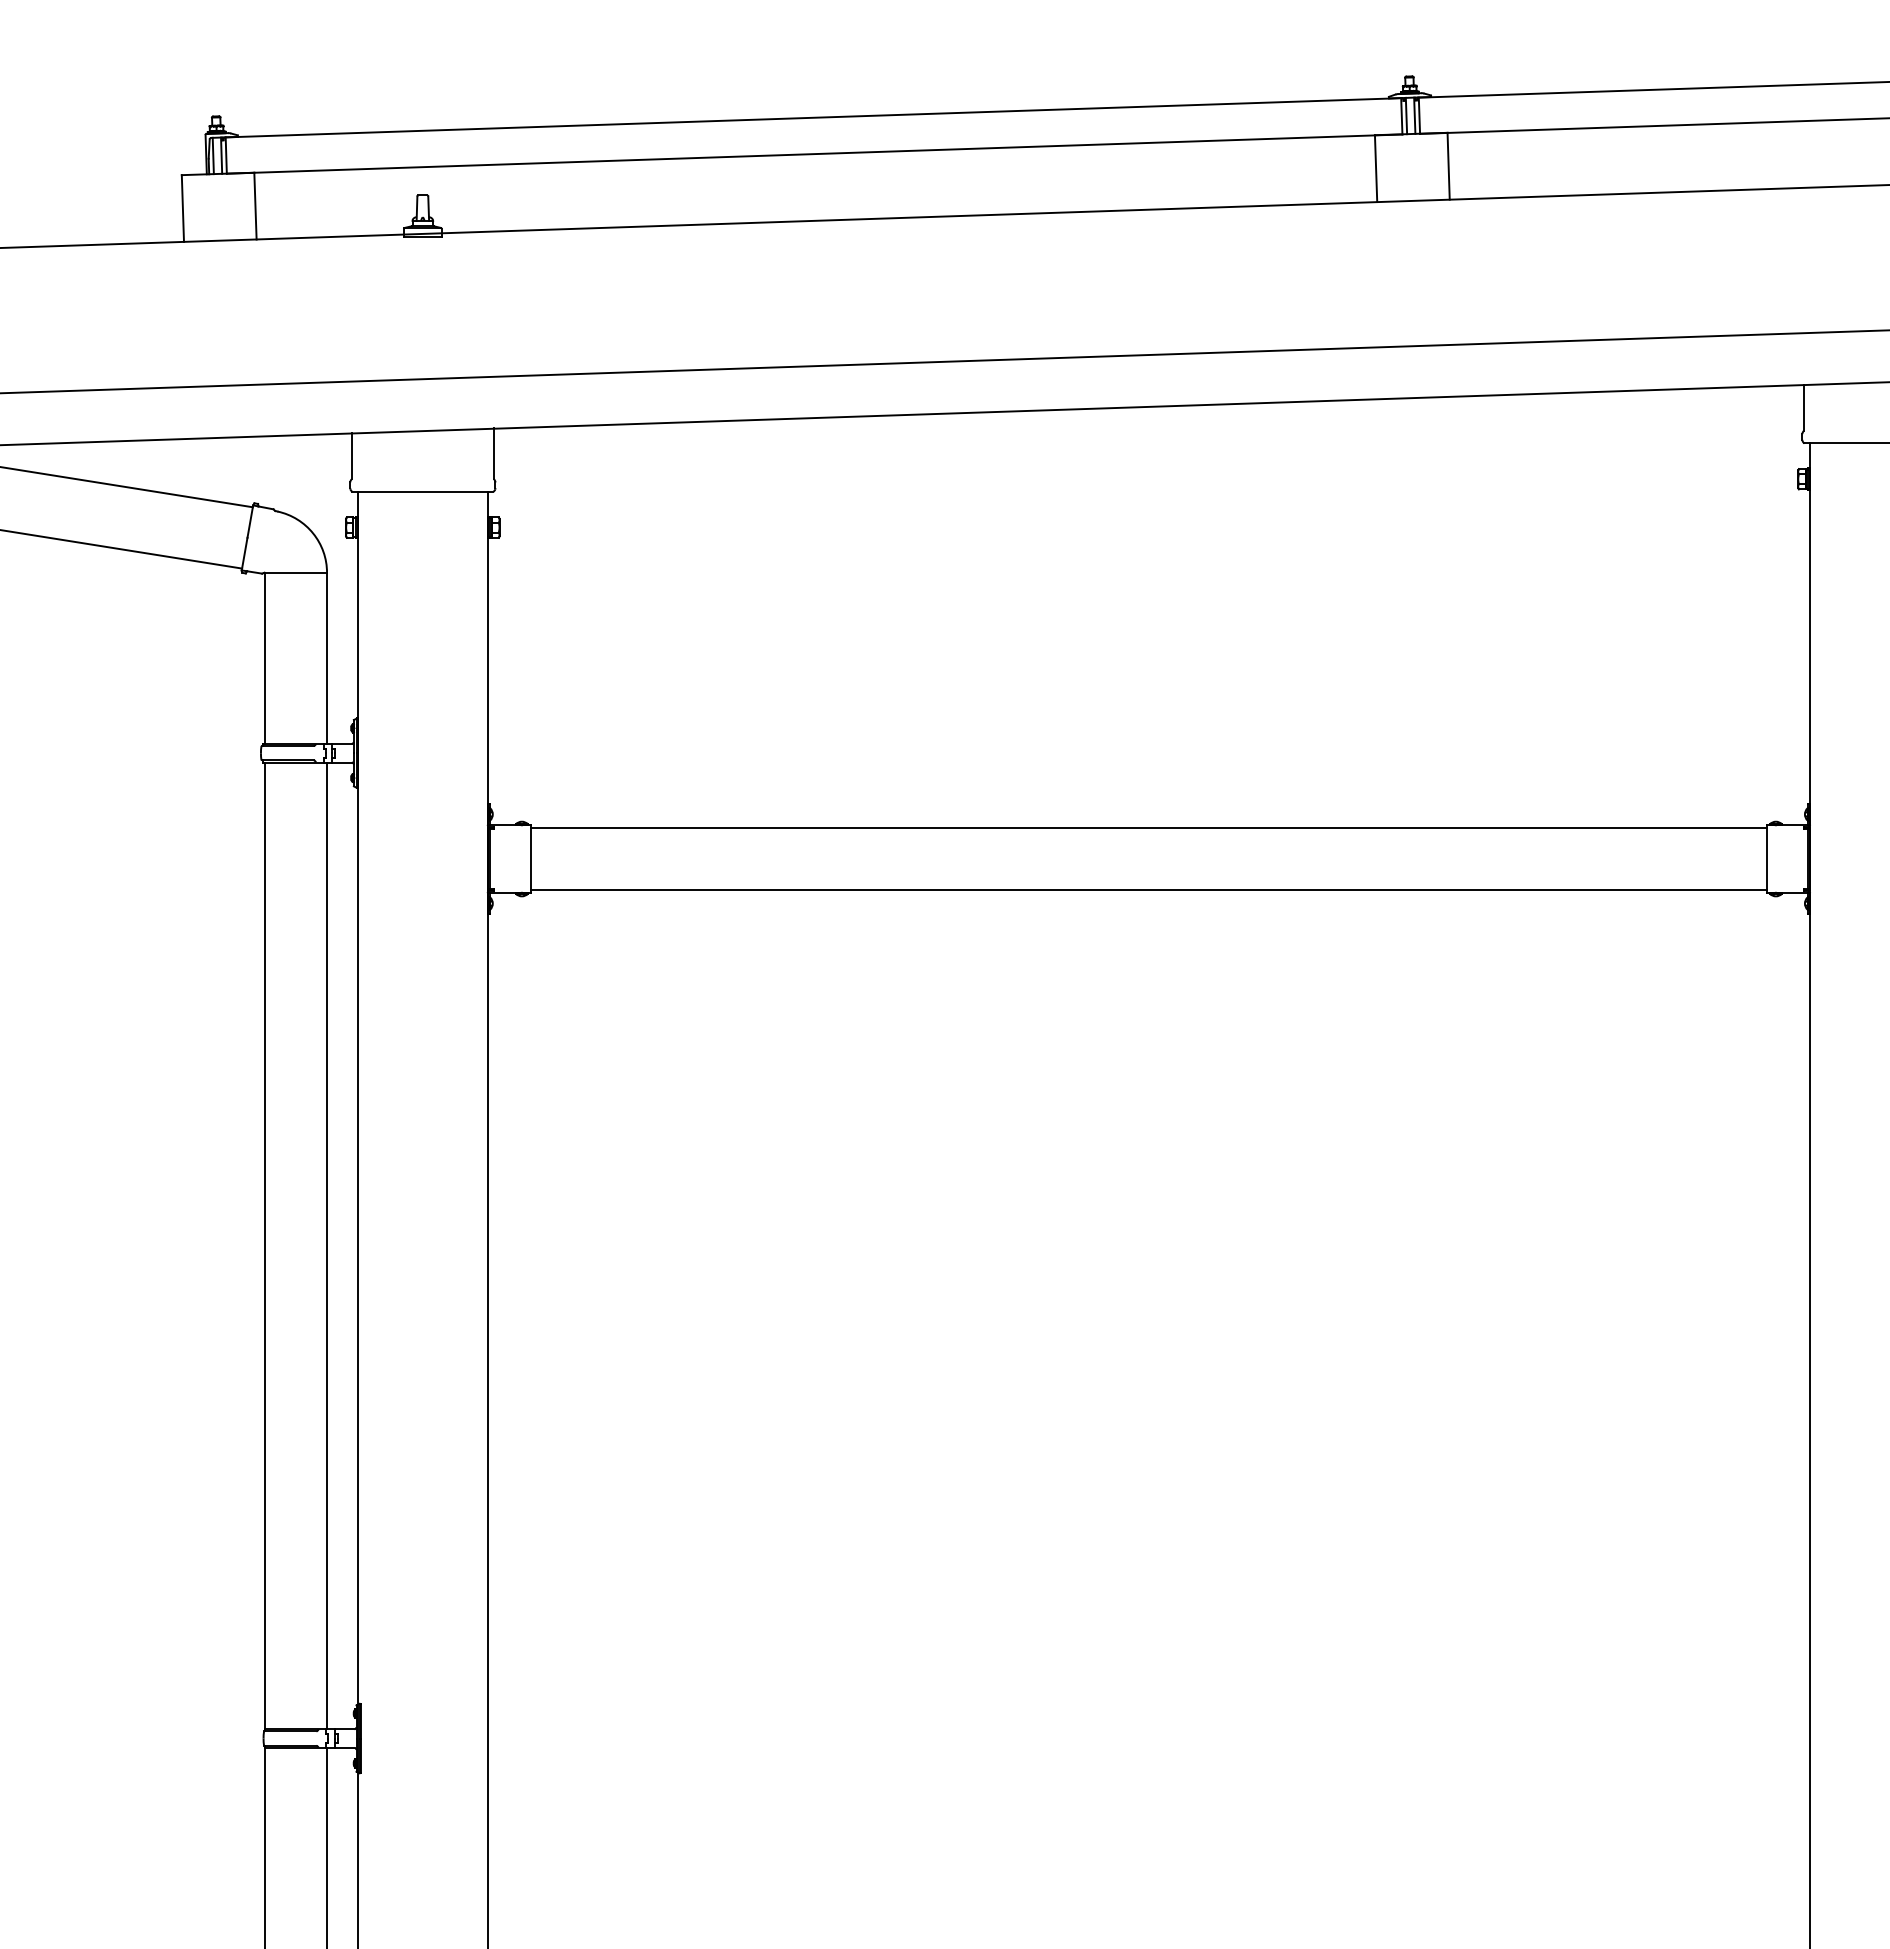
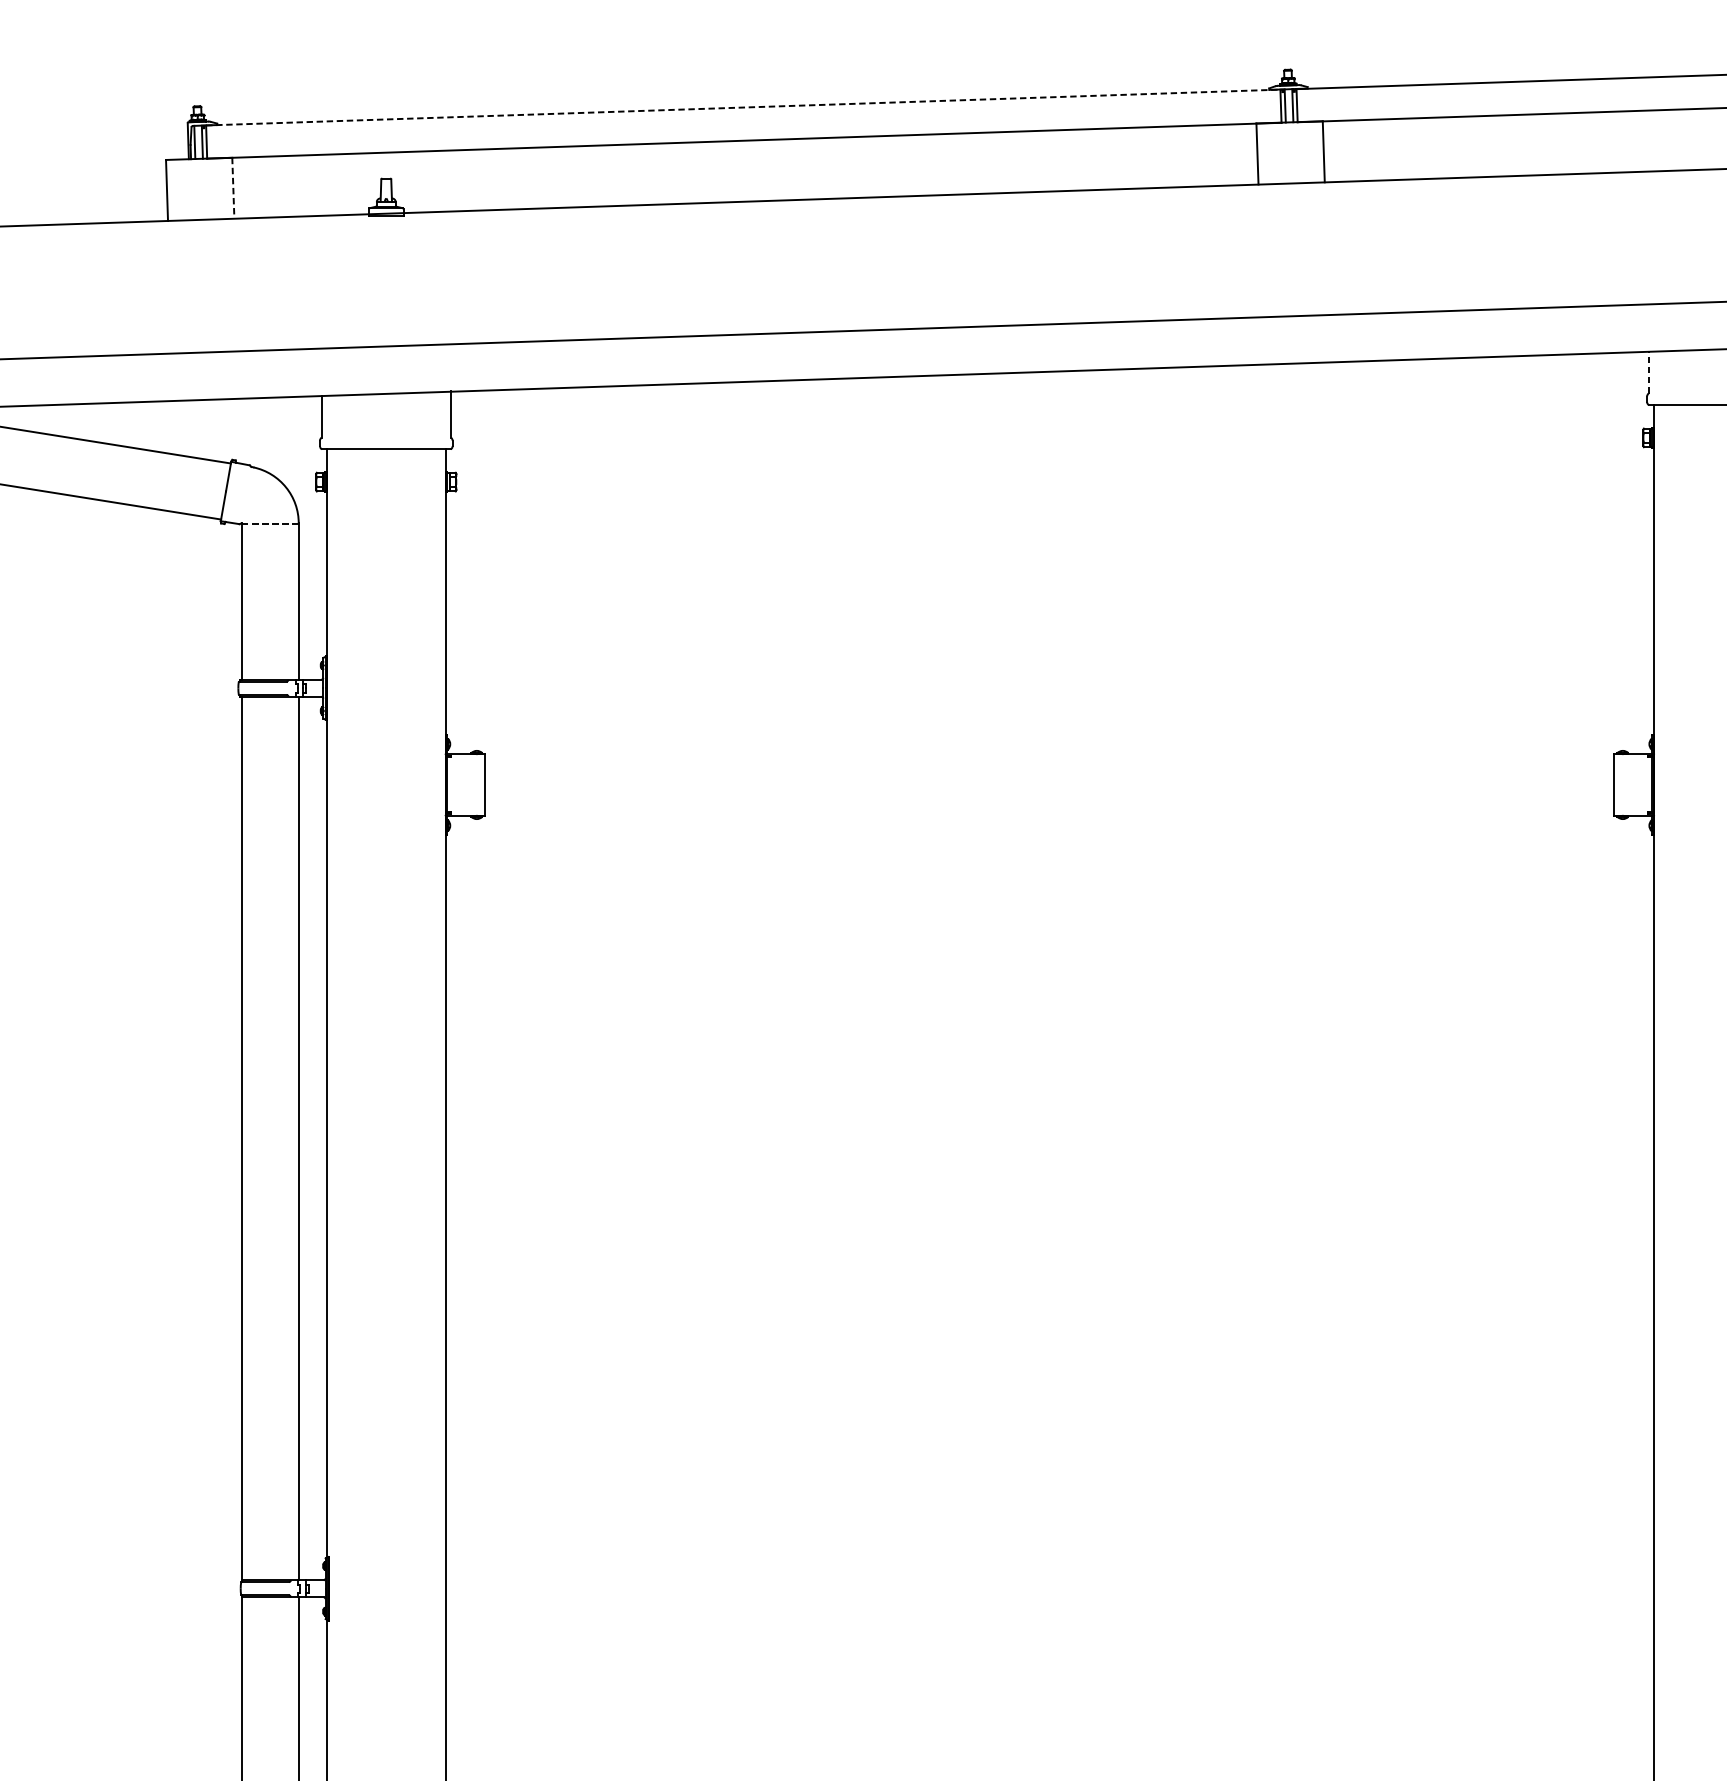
line: (813, 117) -> (743, 107), solid -> dashed
line: (255, 206) -> (233, 188), solid -> dashed
line: (1804, 407) -> (1648, 372), solid -> dashed
line: (295, 573) -> (269, 524), solid -> dashed
line: (1148, 827) -> (1049, 756), removed
line: (1148, 890) -> (1049, 813), removed

